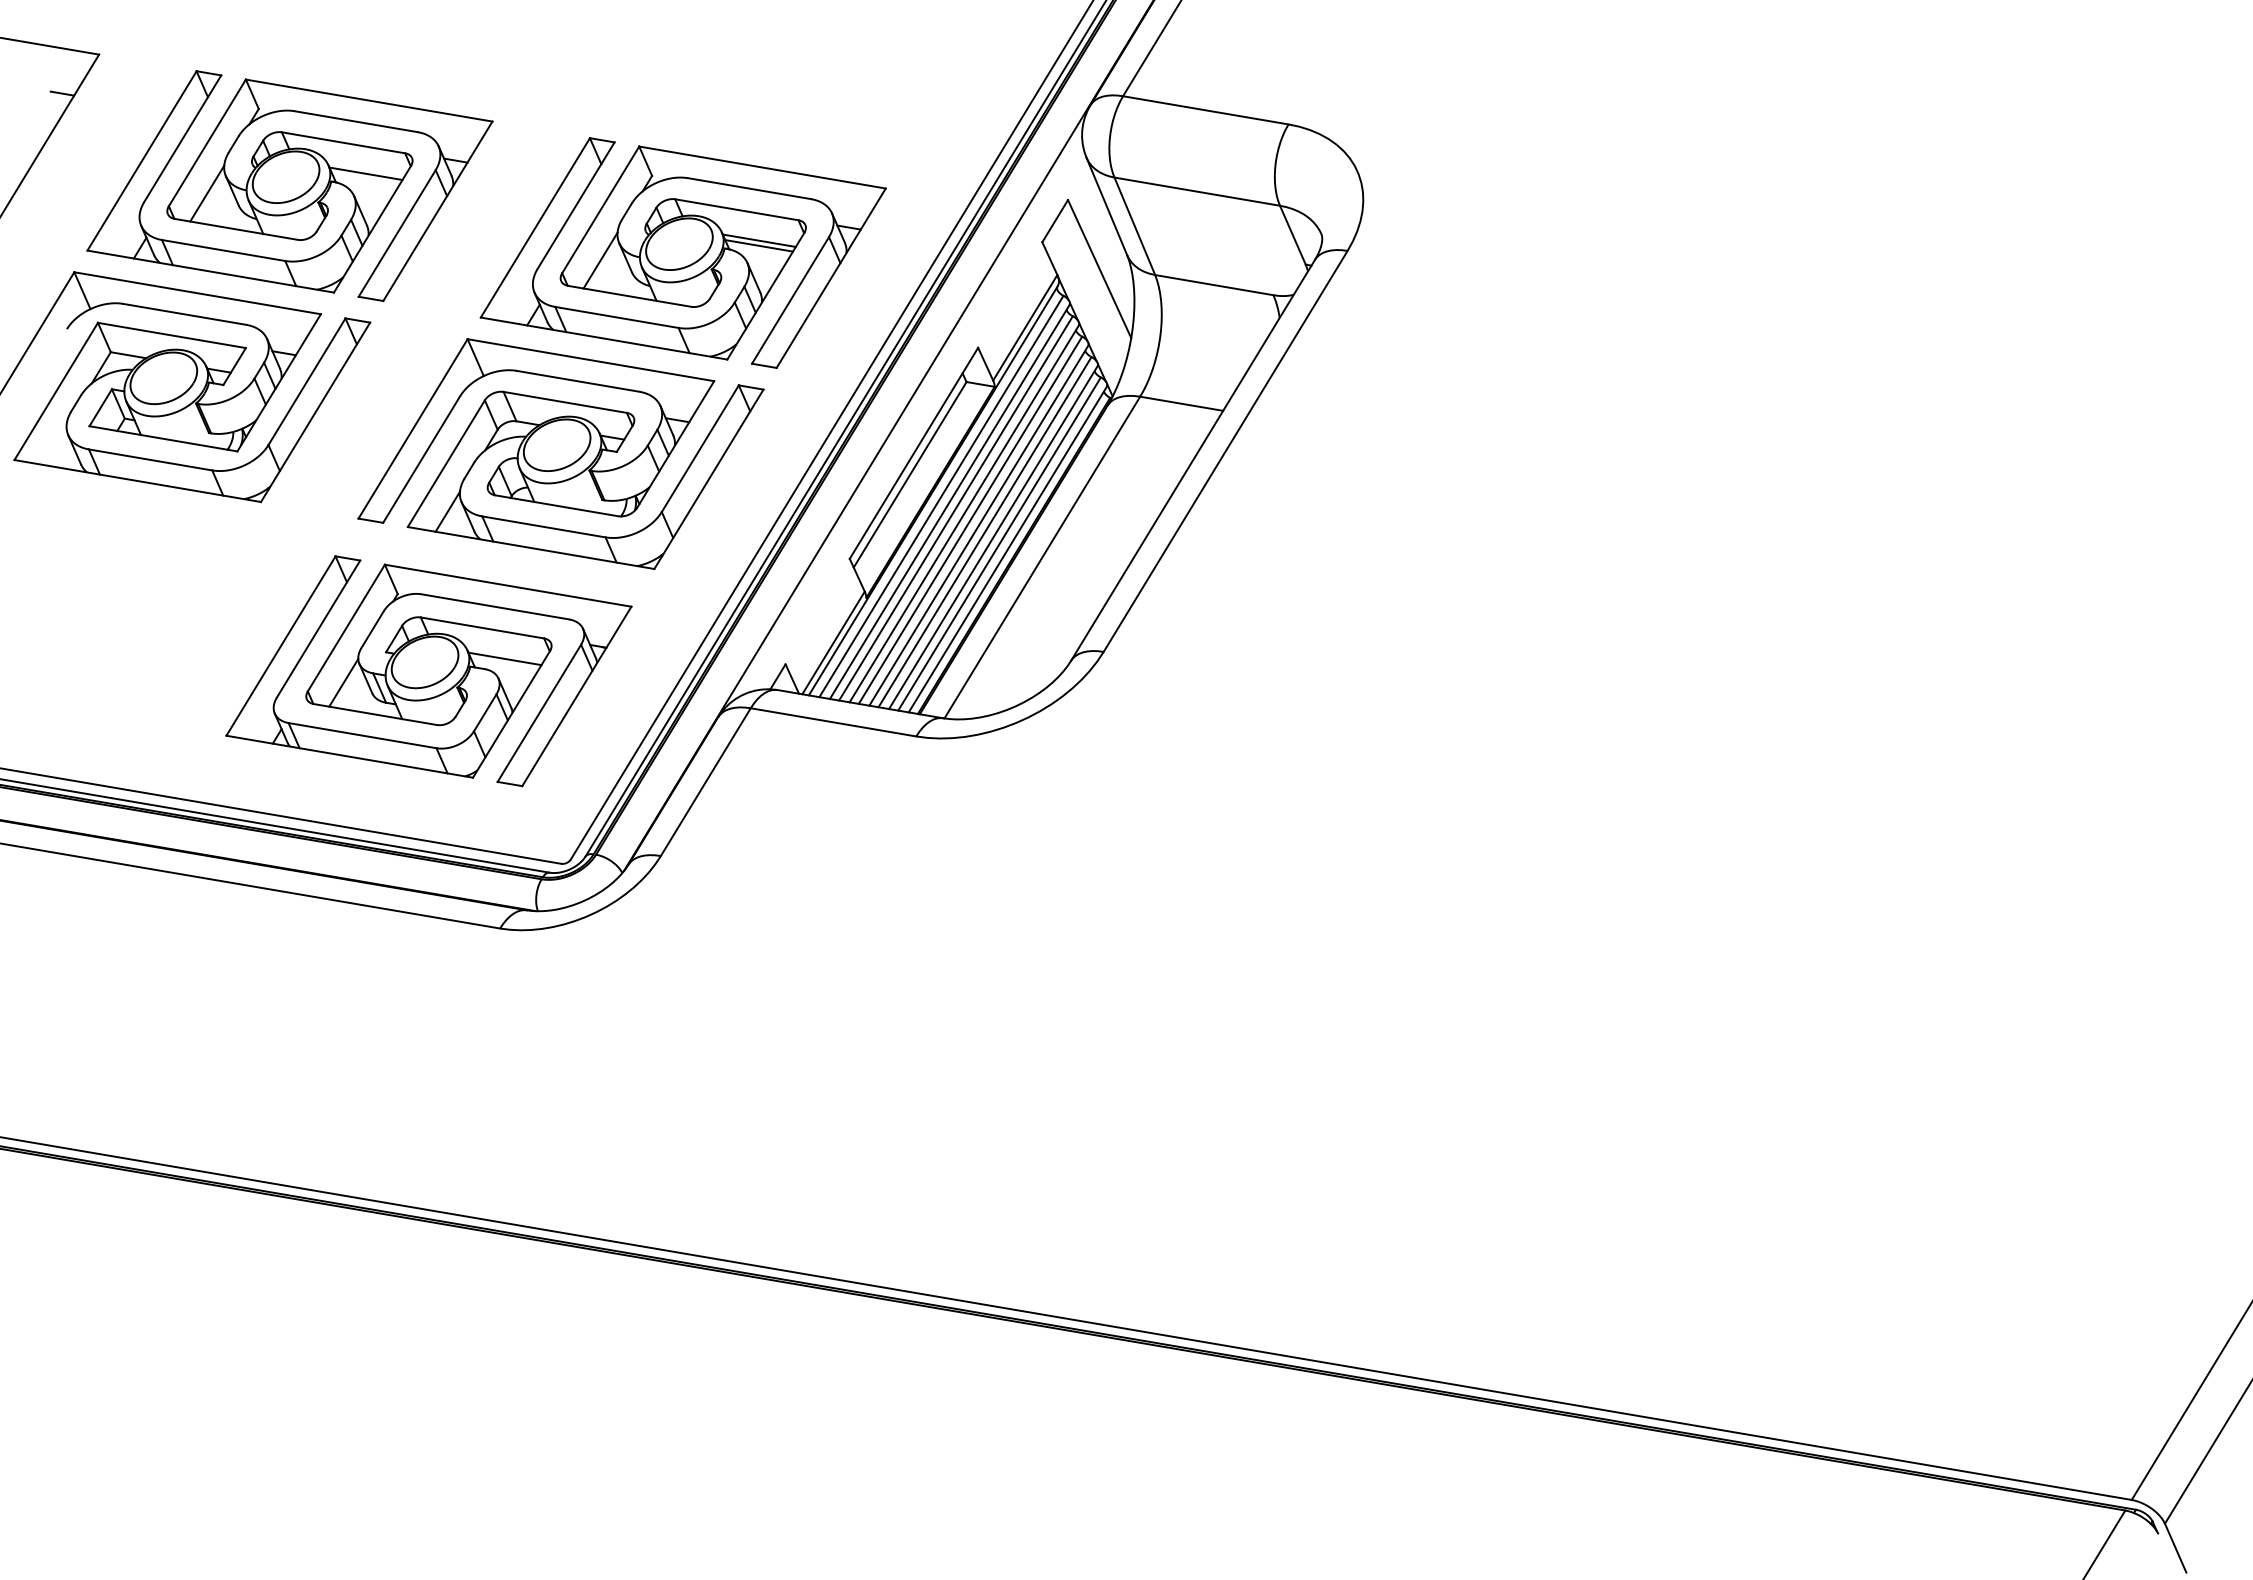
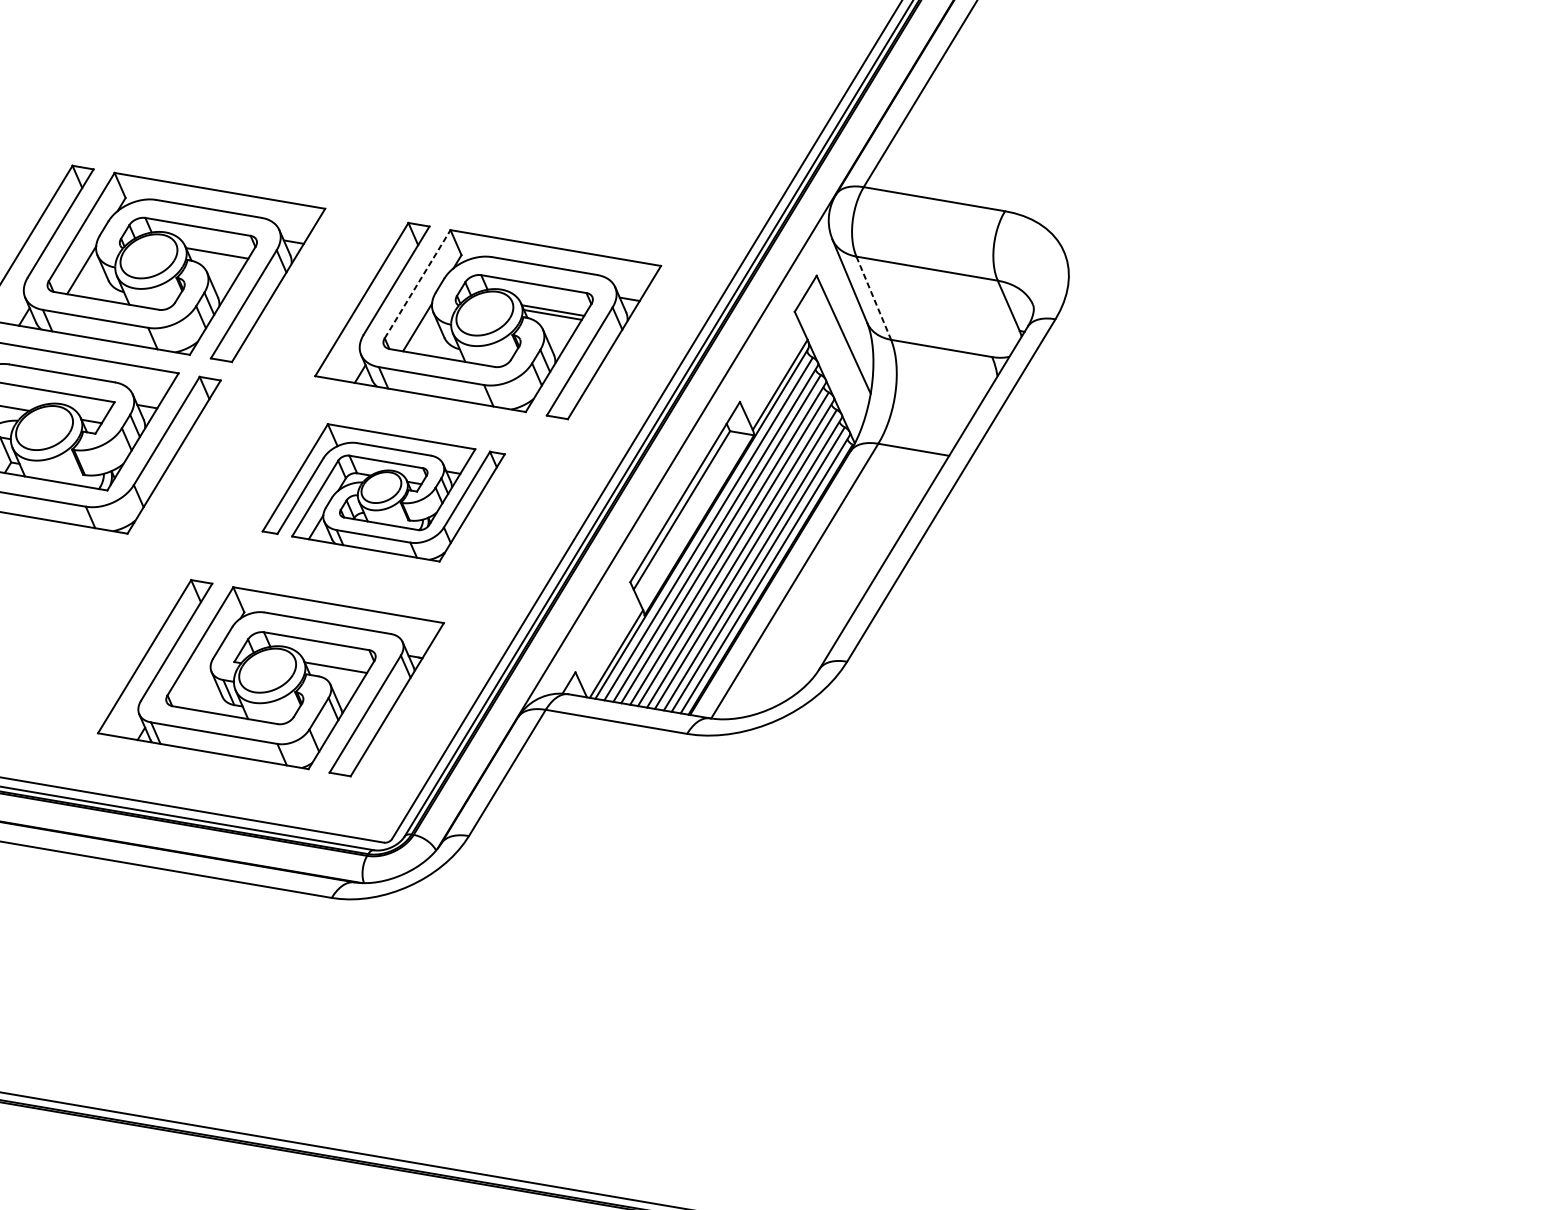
line: (600, 209) -> (417, 283), solid -> dashed
line: (1134, 226) -> (873, 298), solid -> dashed
part: (560, 454) -> (383, 493), size x0.7
line: (343, 682) -> (197, 687), removed

